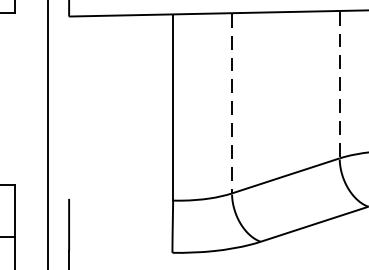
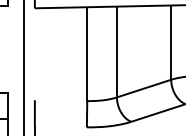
line: (340, 84) -> (171, 42), dashed -> solid
line: (231, 104) -> (116, 52), dashed -> solid

